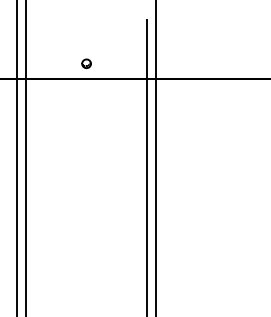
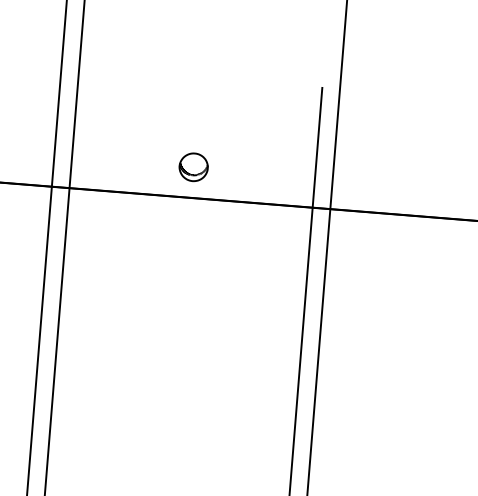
part: (86, 63) -> (193, 166), size x1.6

